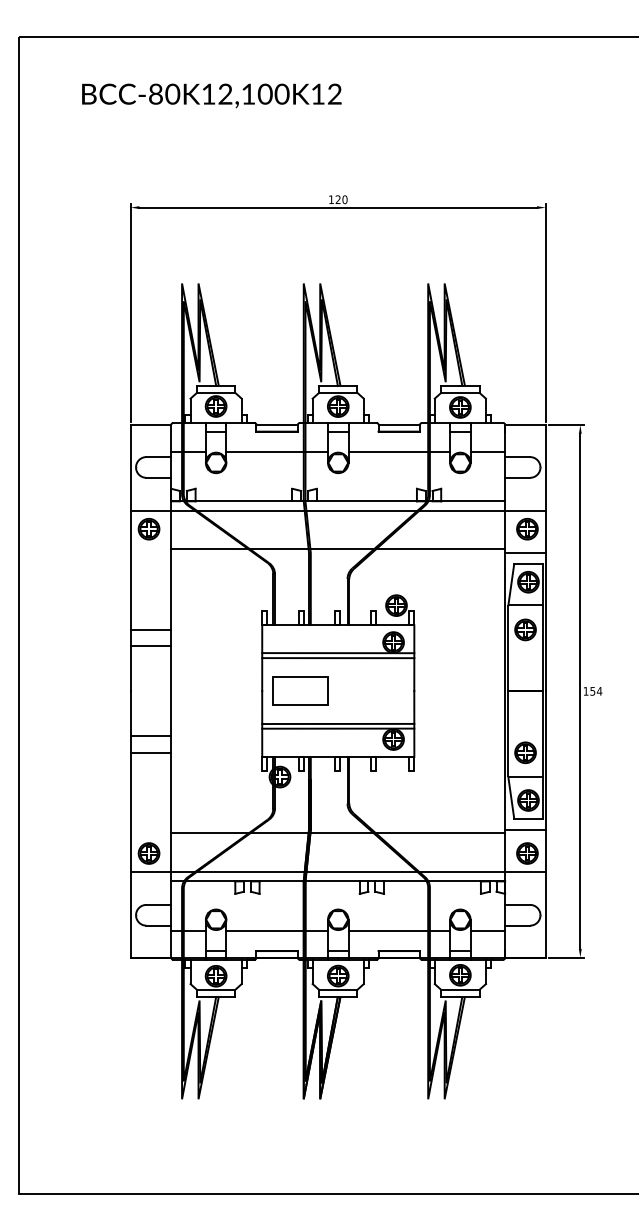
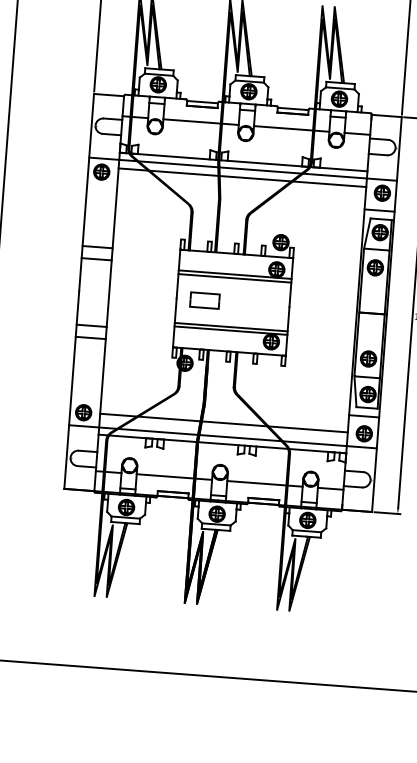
line: (338, 549) -> (242, 177), moved
part: (300, 690) -> (205, 300), size x0.7
line: (338, 833) -> (224, 423), moved

